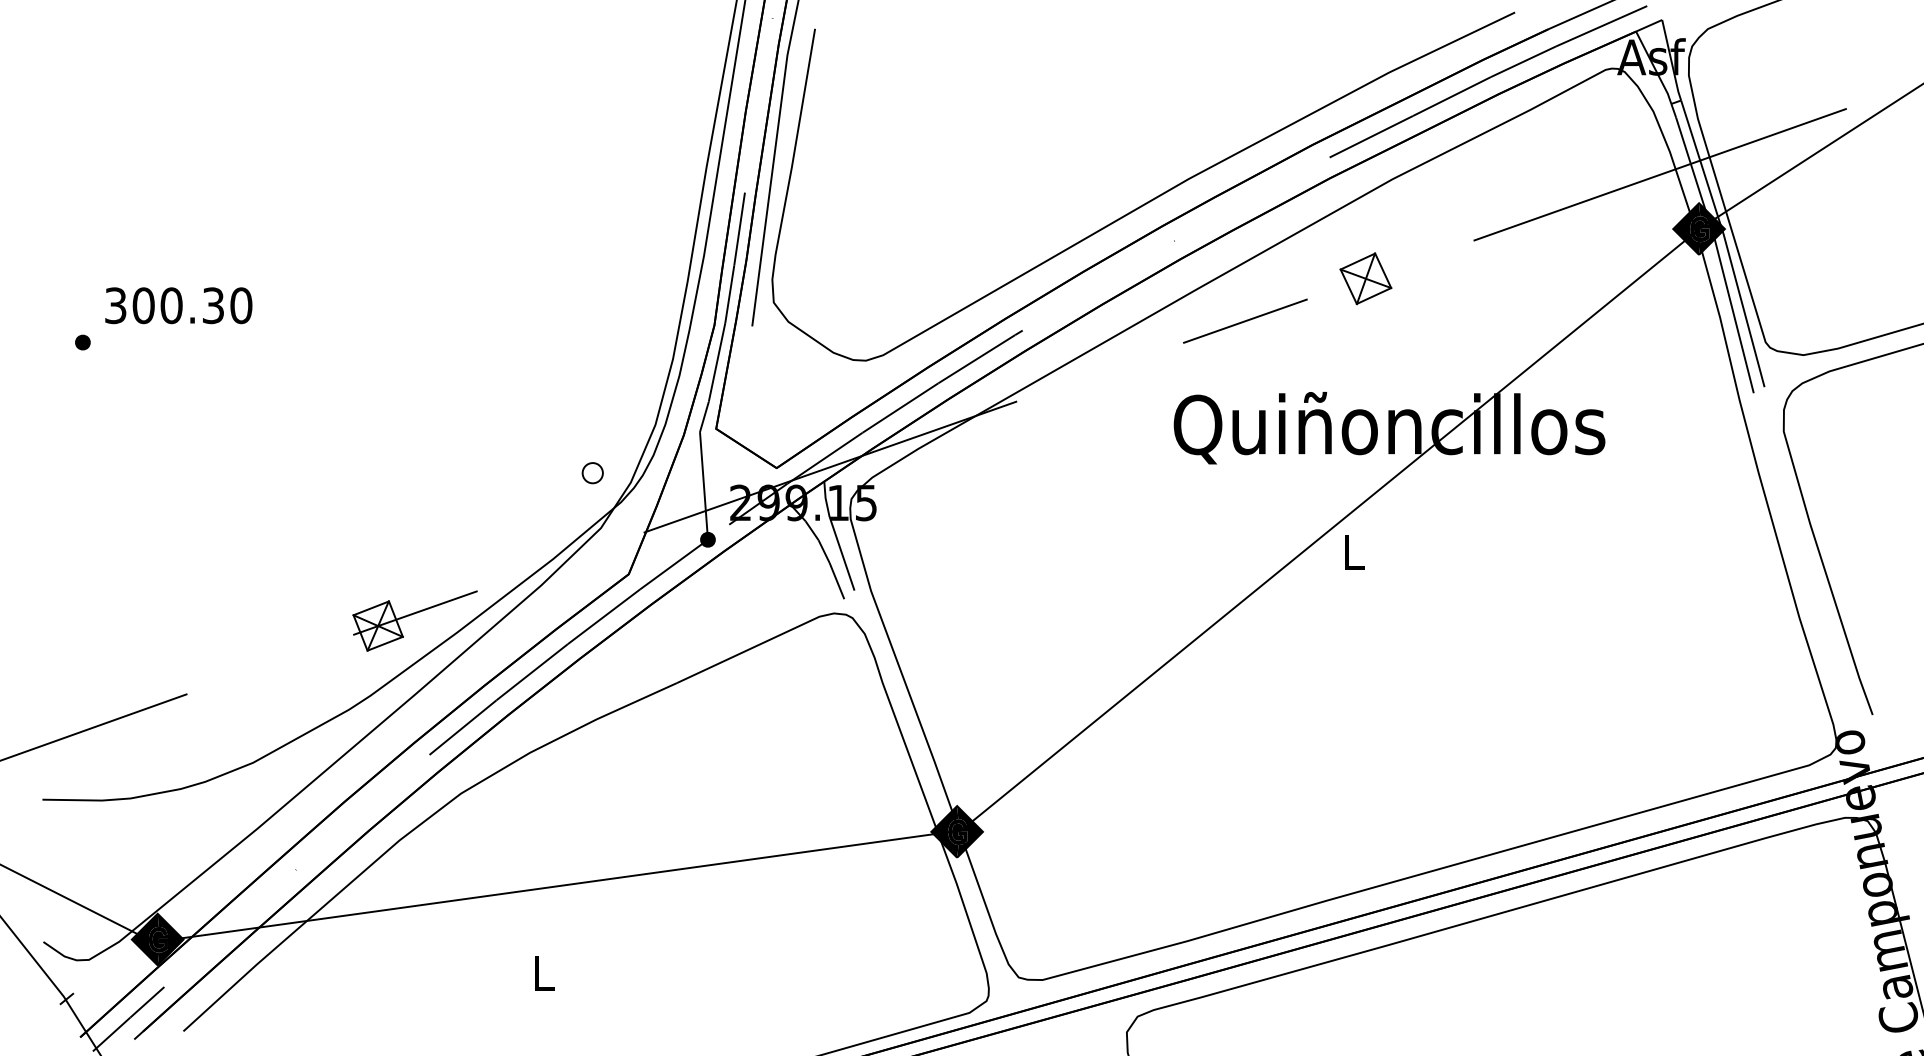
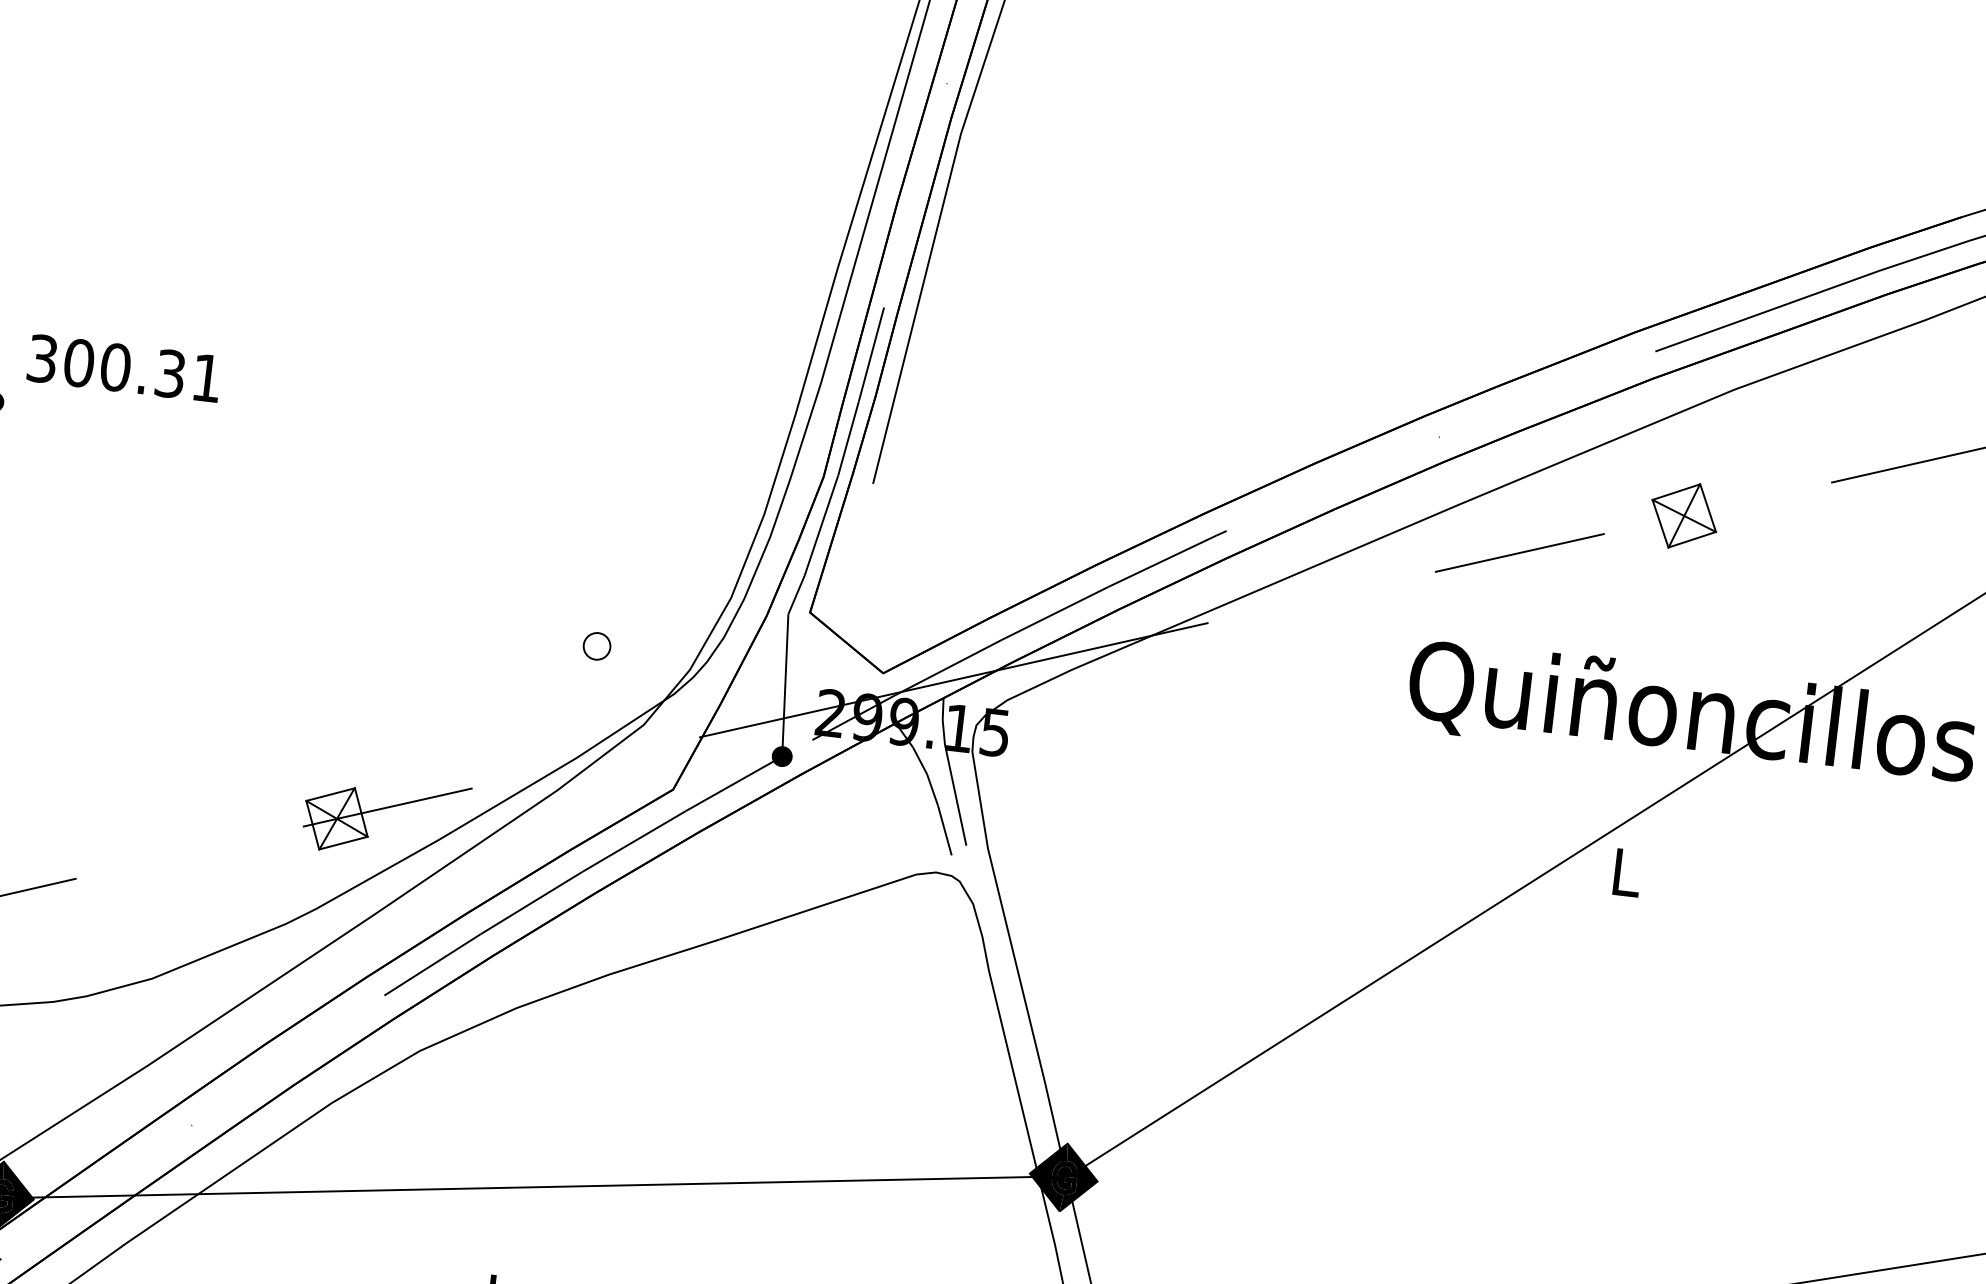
curve: (1152, 198) -> (1417, 377), removed
text: (241, 305) -> (207, 377), 300.30 -> 300.31
part: (592, 473) -> (596, 646), moved

